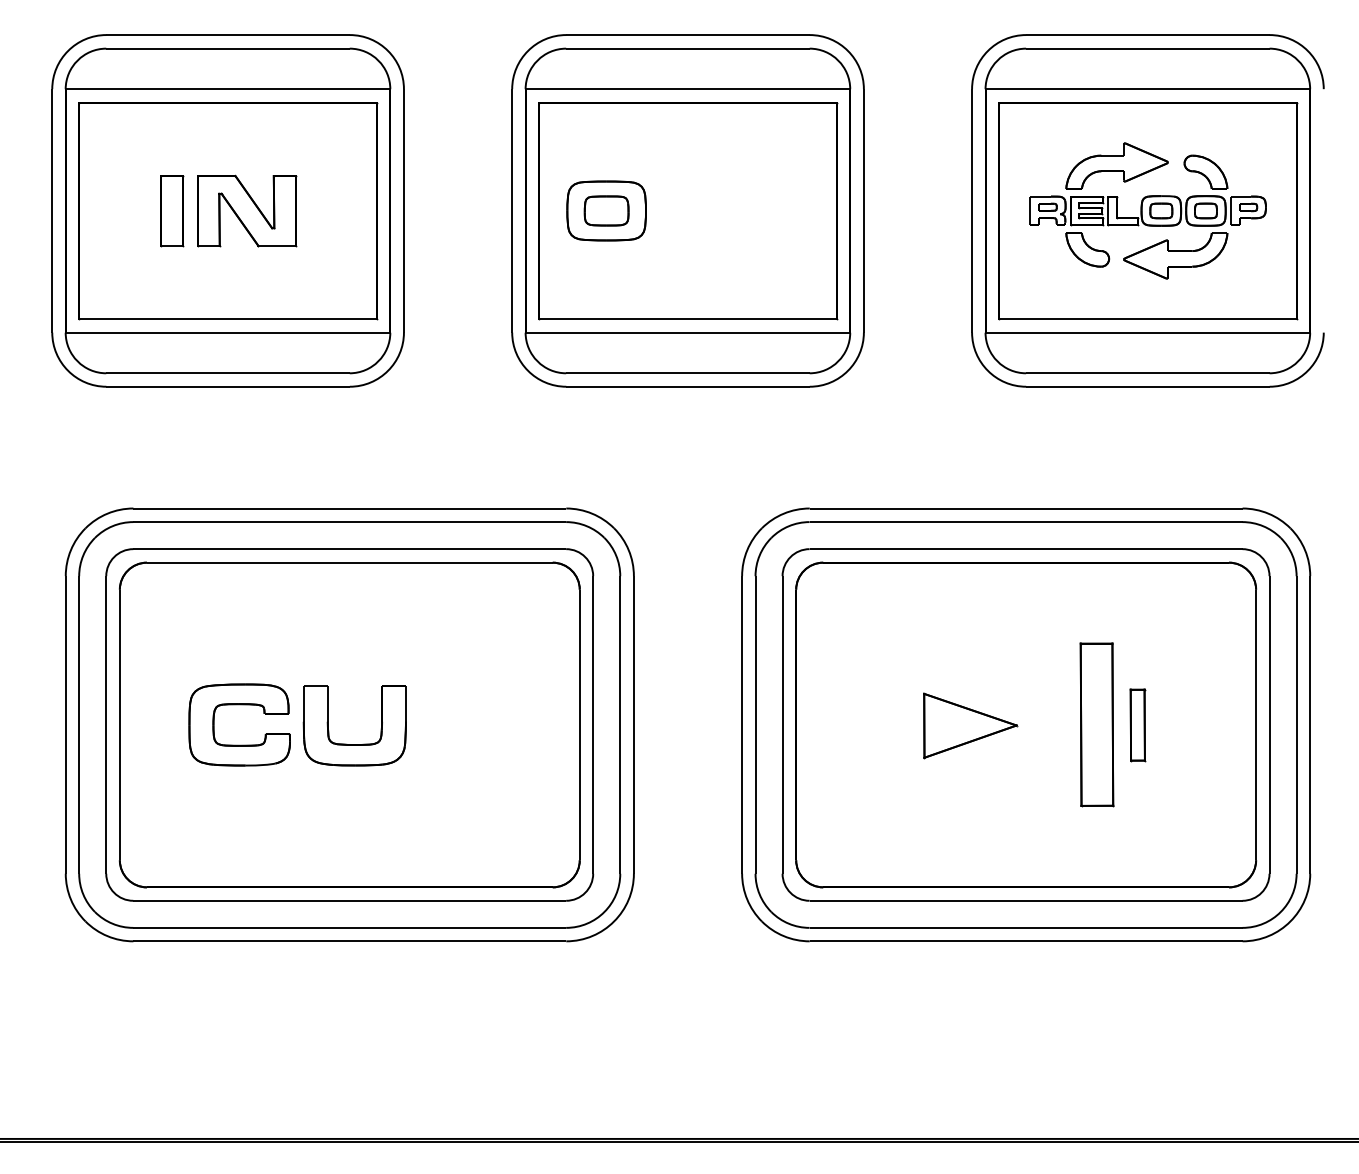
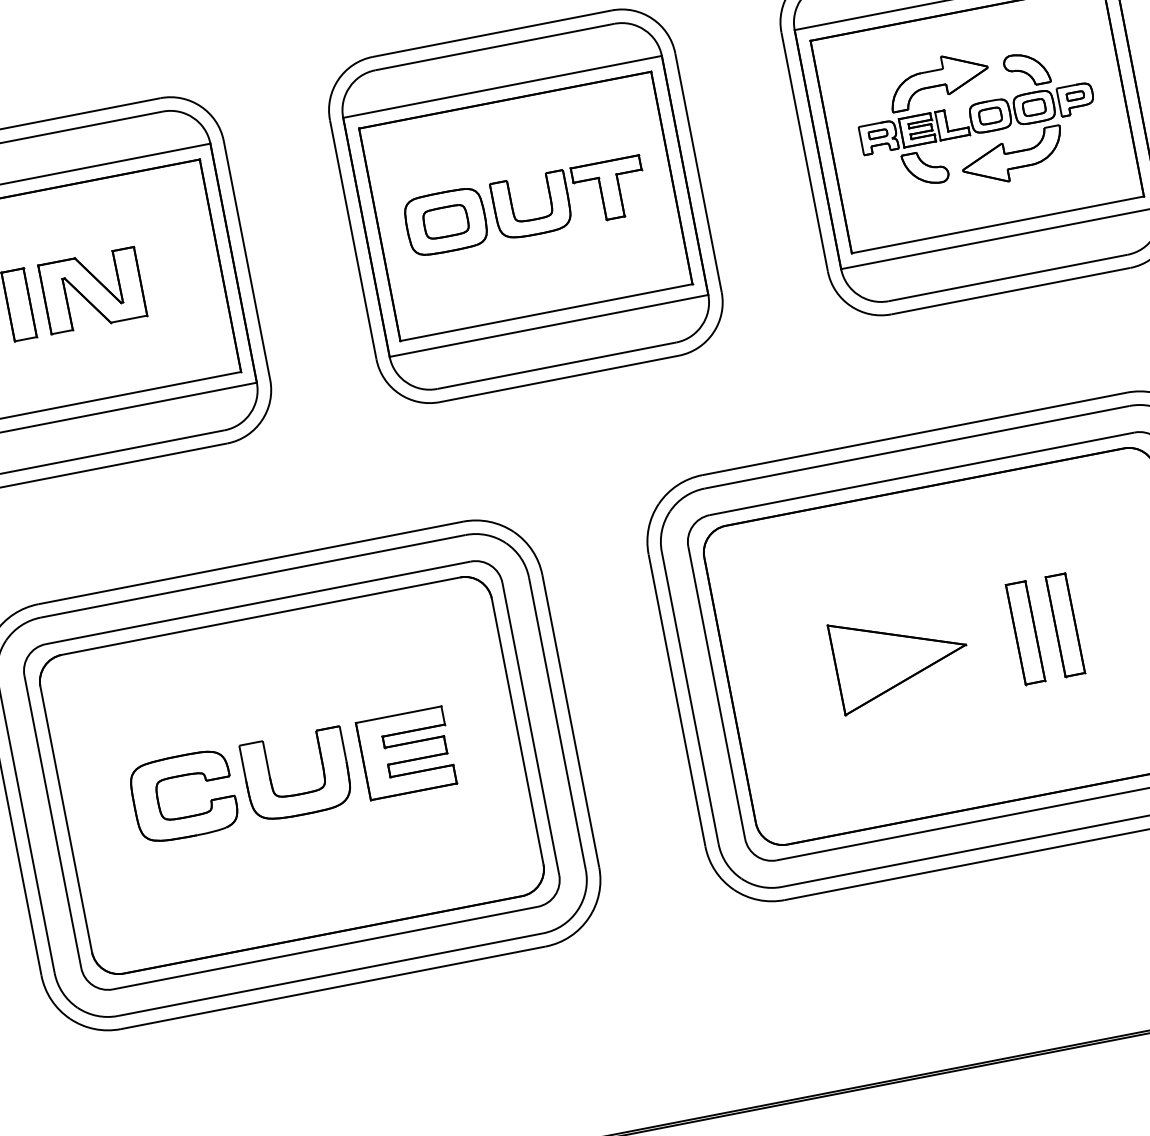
part: (733, 211) -> (570, 198), added
part: (466, 725) -> (406, 753), added
part: (970, 725) -> (901, 657), size x1.43
part: (1097, 725) -> (1026, 633), size x0.62
part: (1137, 725) -> (1065, 625), size x1.43

